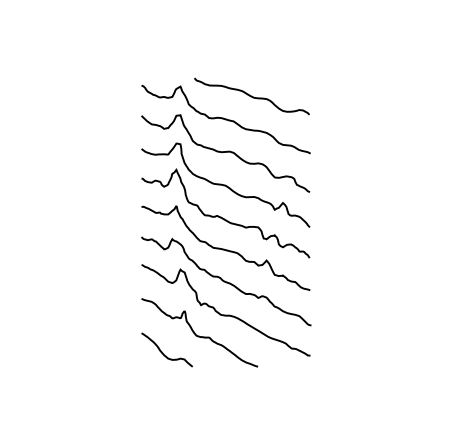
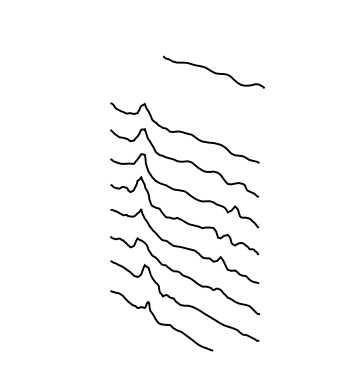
curve: (251, 96) -> (213, 72), moved
curve: (163, 352) -> (129, 338), removed

